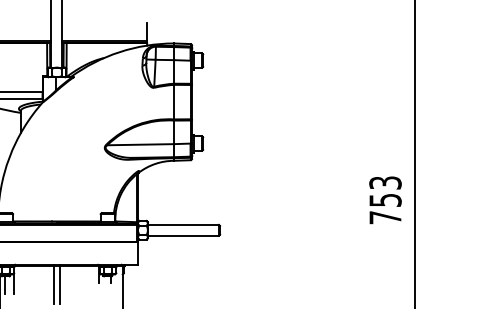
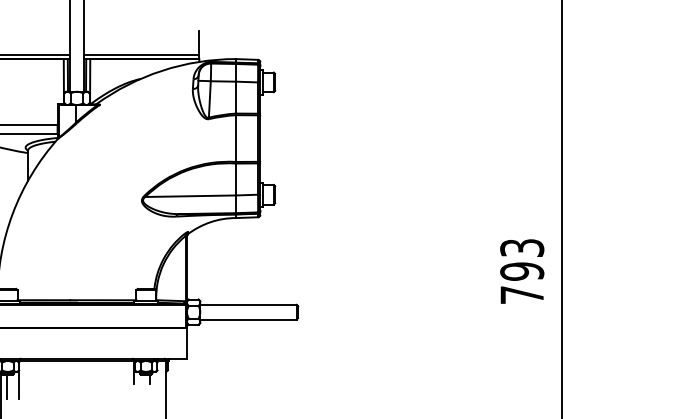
text: (385, 200) -> (522, 271), 753 -> 793
line: (53, 283) -> (72, 384), removed
line: (59, 283) -> (80, 384), removed

